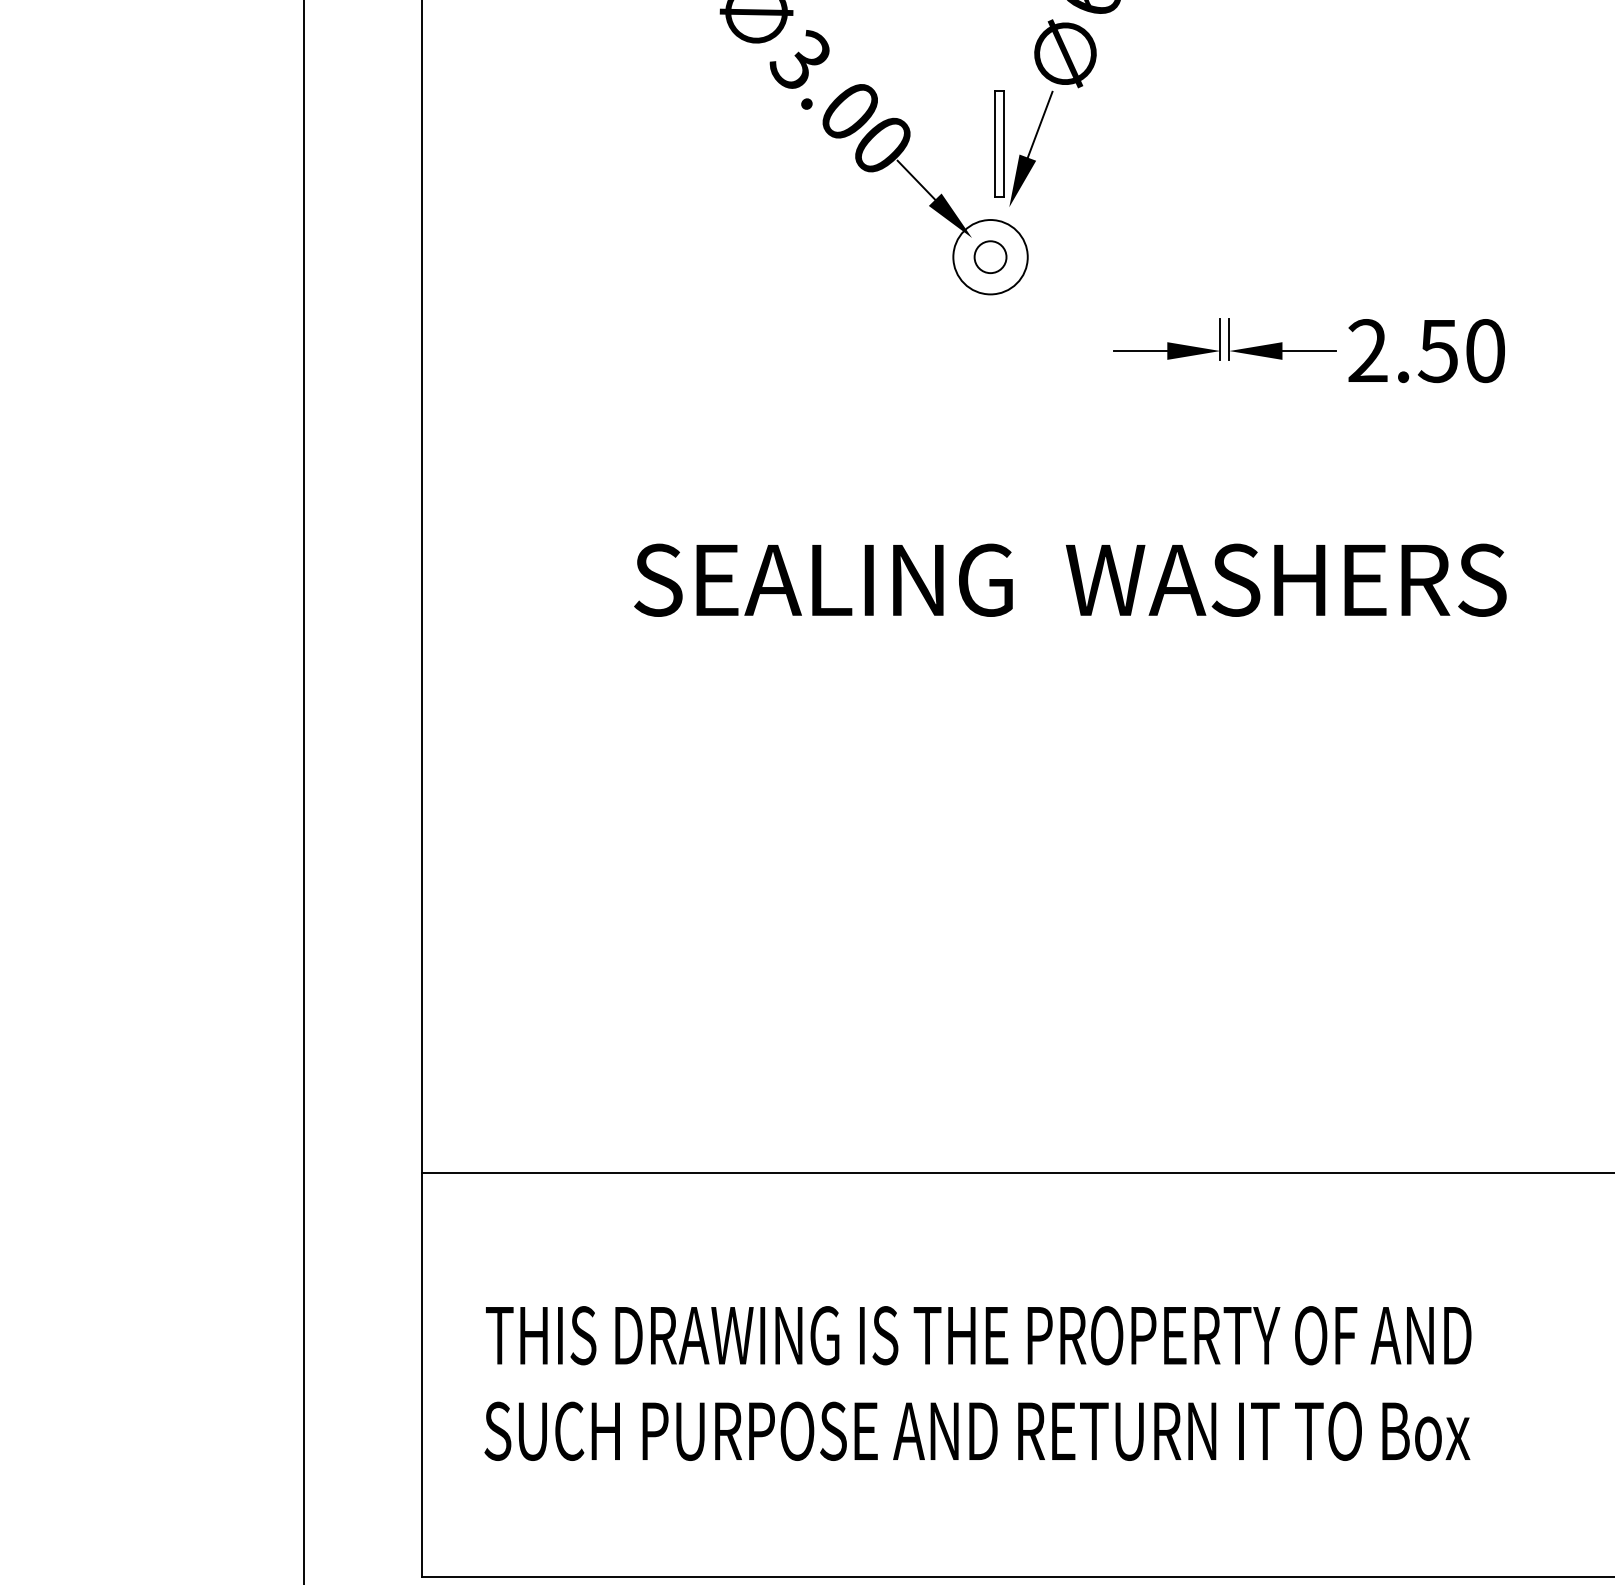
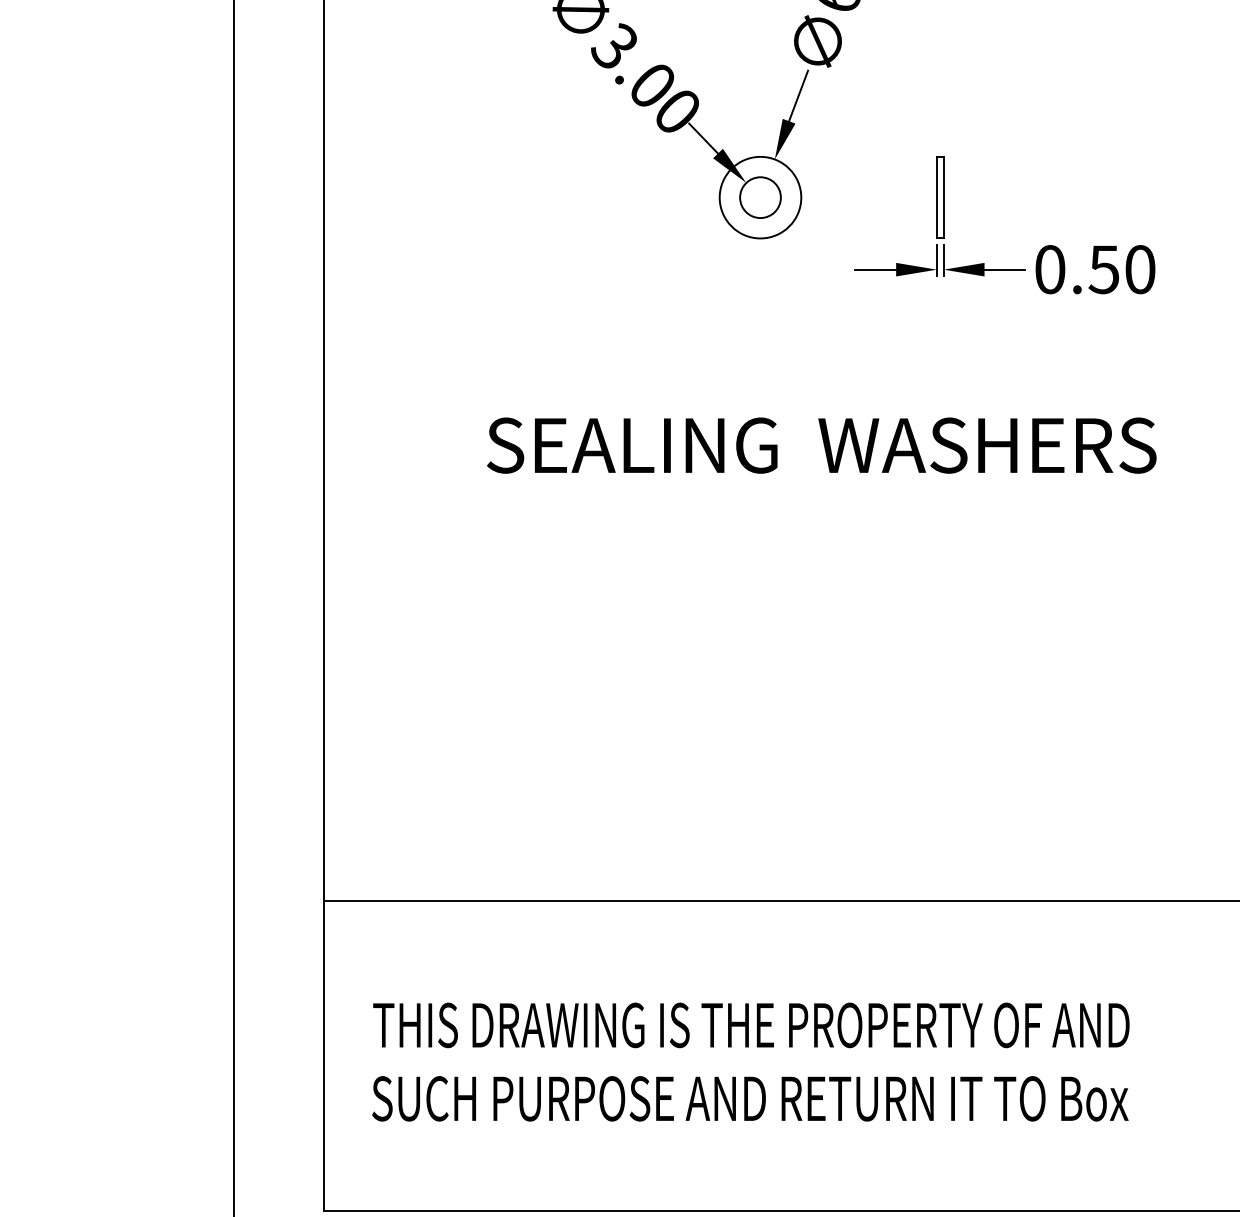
part: (999, 143) -> (940, 197), moved
circle: (990, 256) -> (760, 197), size x1.67
circle: (990, 257) -> (760, 197), size x1.43
text: (1367, 351) -> (1049, 270), 2.50 -> 0.50

